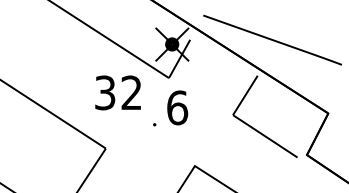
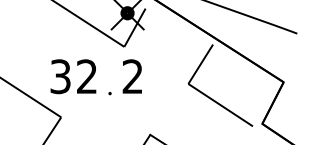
text: (117, 92) -> (72, 76), moved
text: (177, 107) -> (132, 76), 6 -> 2

